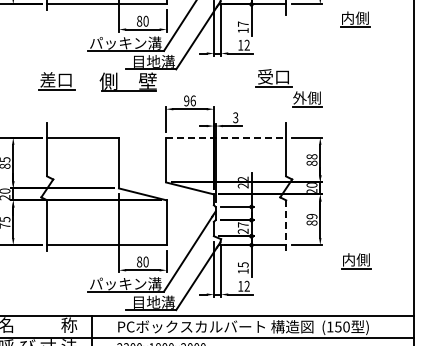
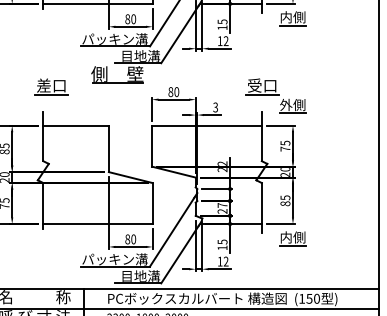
part: (355, 19) -> (293, 18), moved
text: (243, 23) -> (222, 21), 17 -> 15
part: (56, 81) -> (51, 87), moved
part: (288, 88) -> (275, 96), moved
text: (189, 100) -> (173, 91), 96 -> 80
line: (226, 137) -> (207, 125), dashed -> solid
text: (311, 159) -> (284, 145), 88 -> 75
text: (311, 216) -> (284, 197), 89 -> 85
line: (286, 228) -> (262, 208), dashed -> solid
part: (356, 261) -> (293, 238), moved

